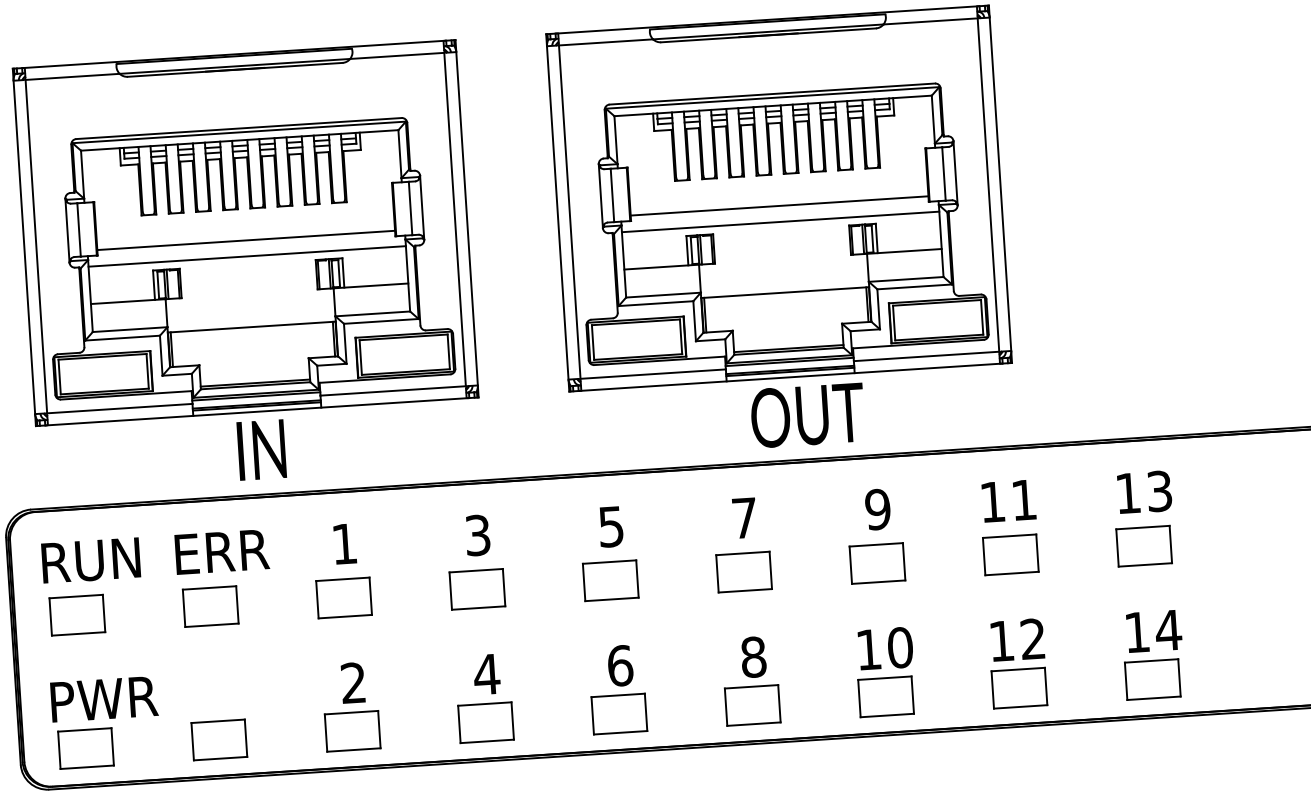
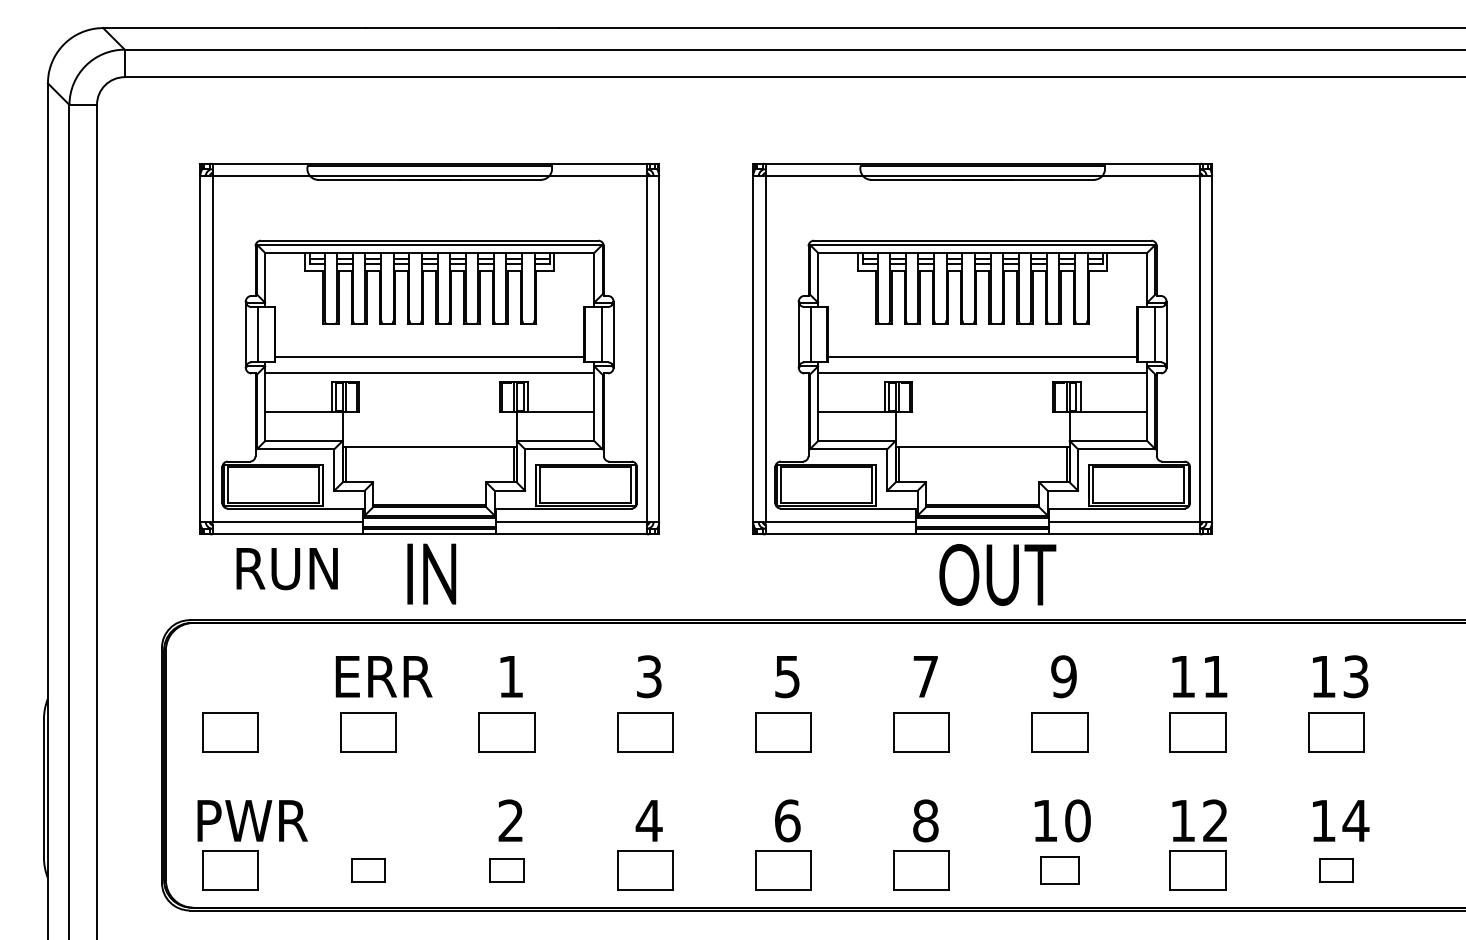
text: (90, 561) -> (286, 569), moved
part: (1152, 679) -> (1336, 870), size x0.6
part: (885, 696) -> (1059, 870), size x0.7
part: (352, 731) -> (506, 870), size x0.6
part: (219, 739) -> (368, 870), size x0.6

